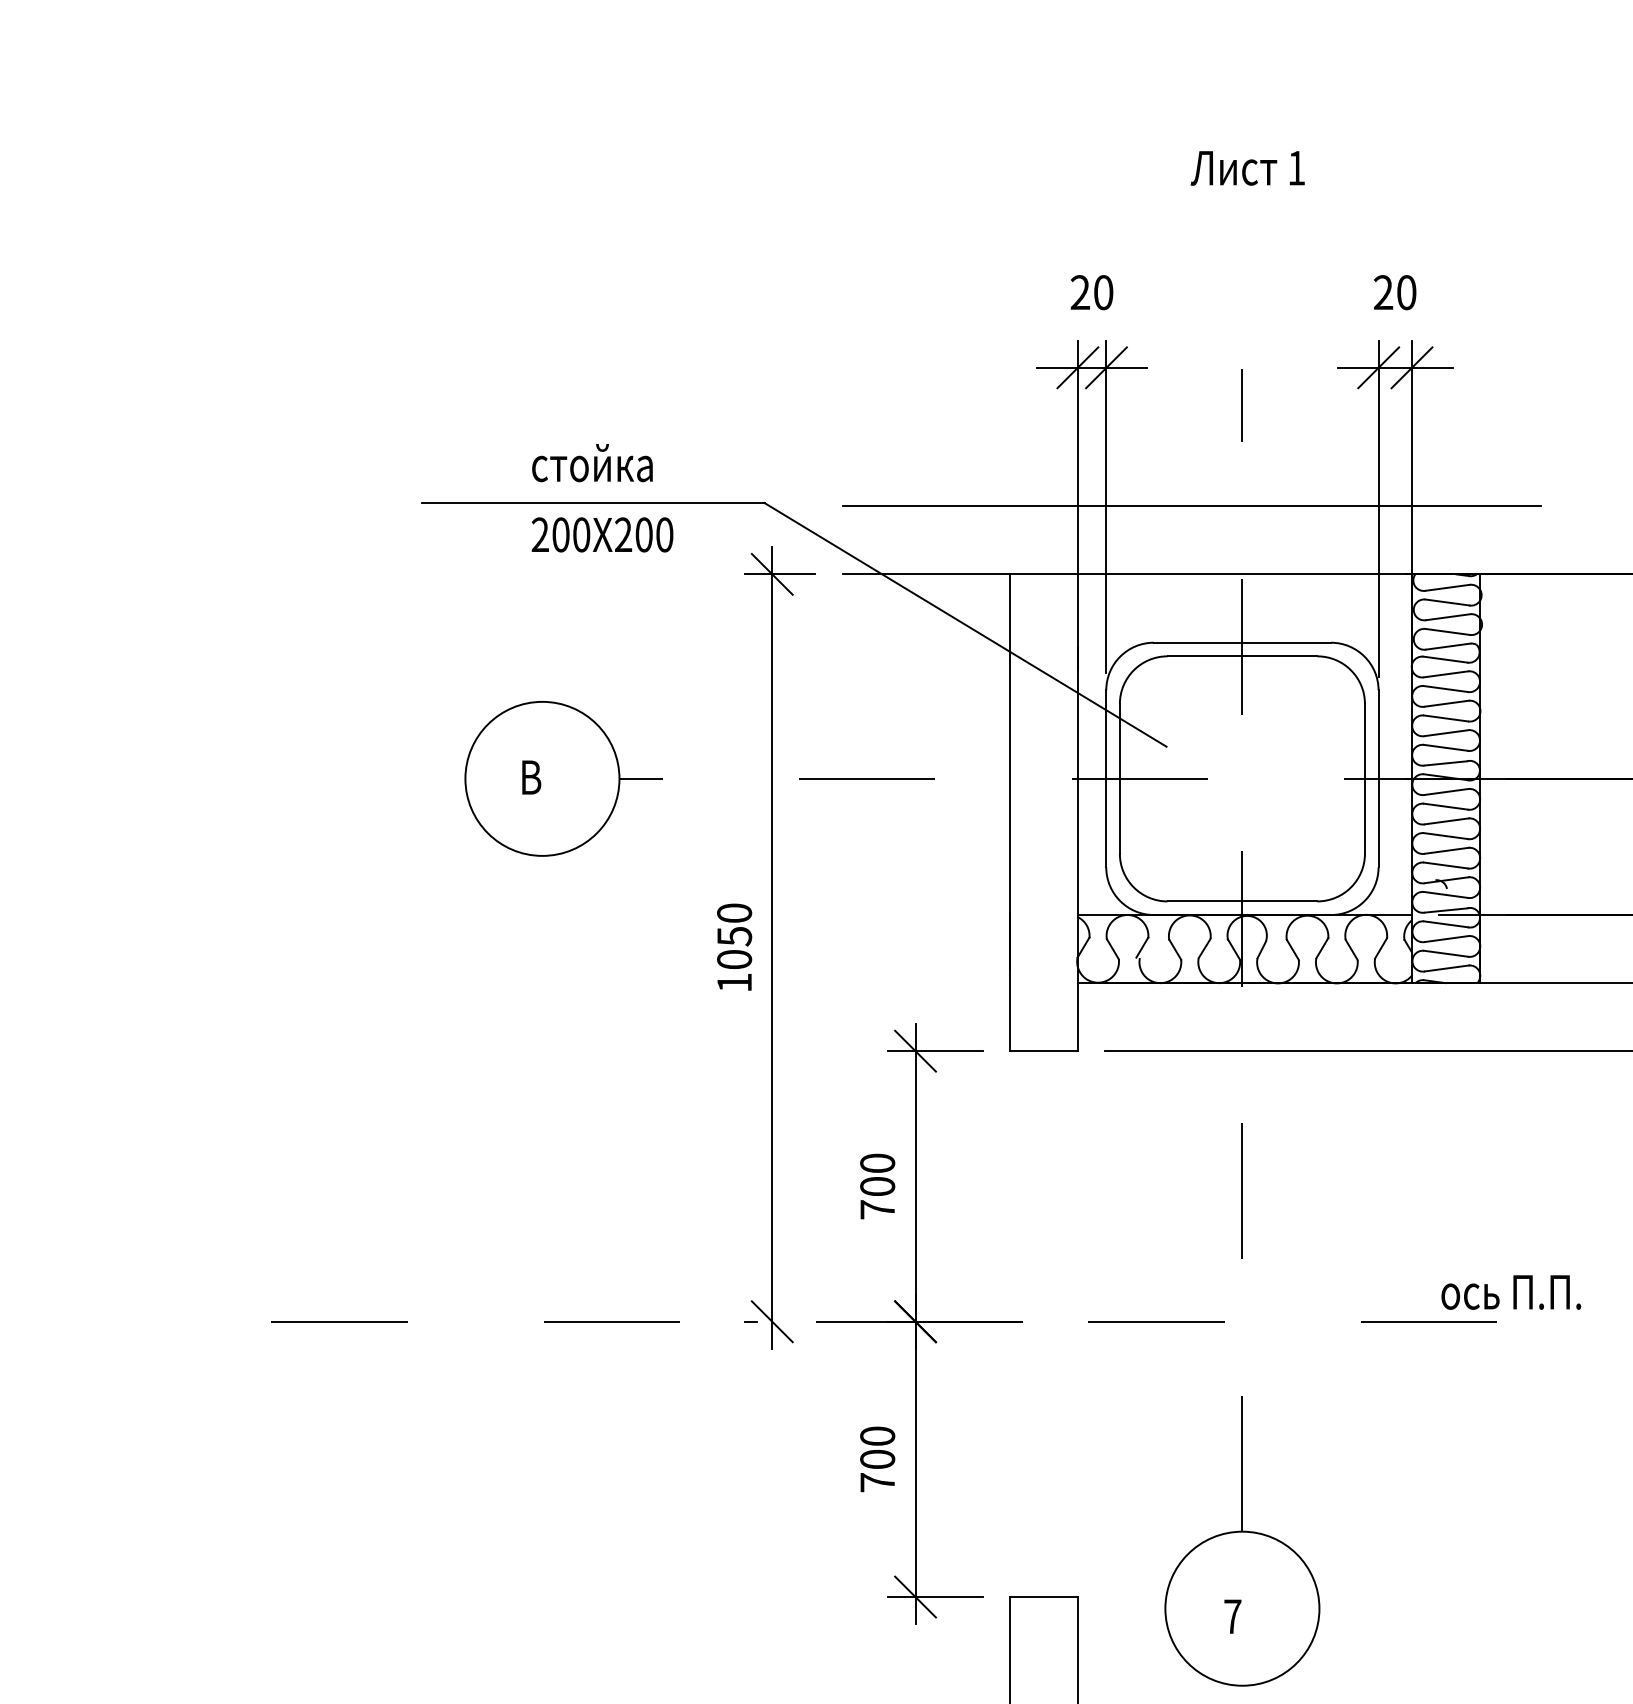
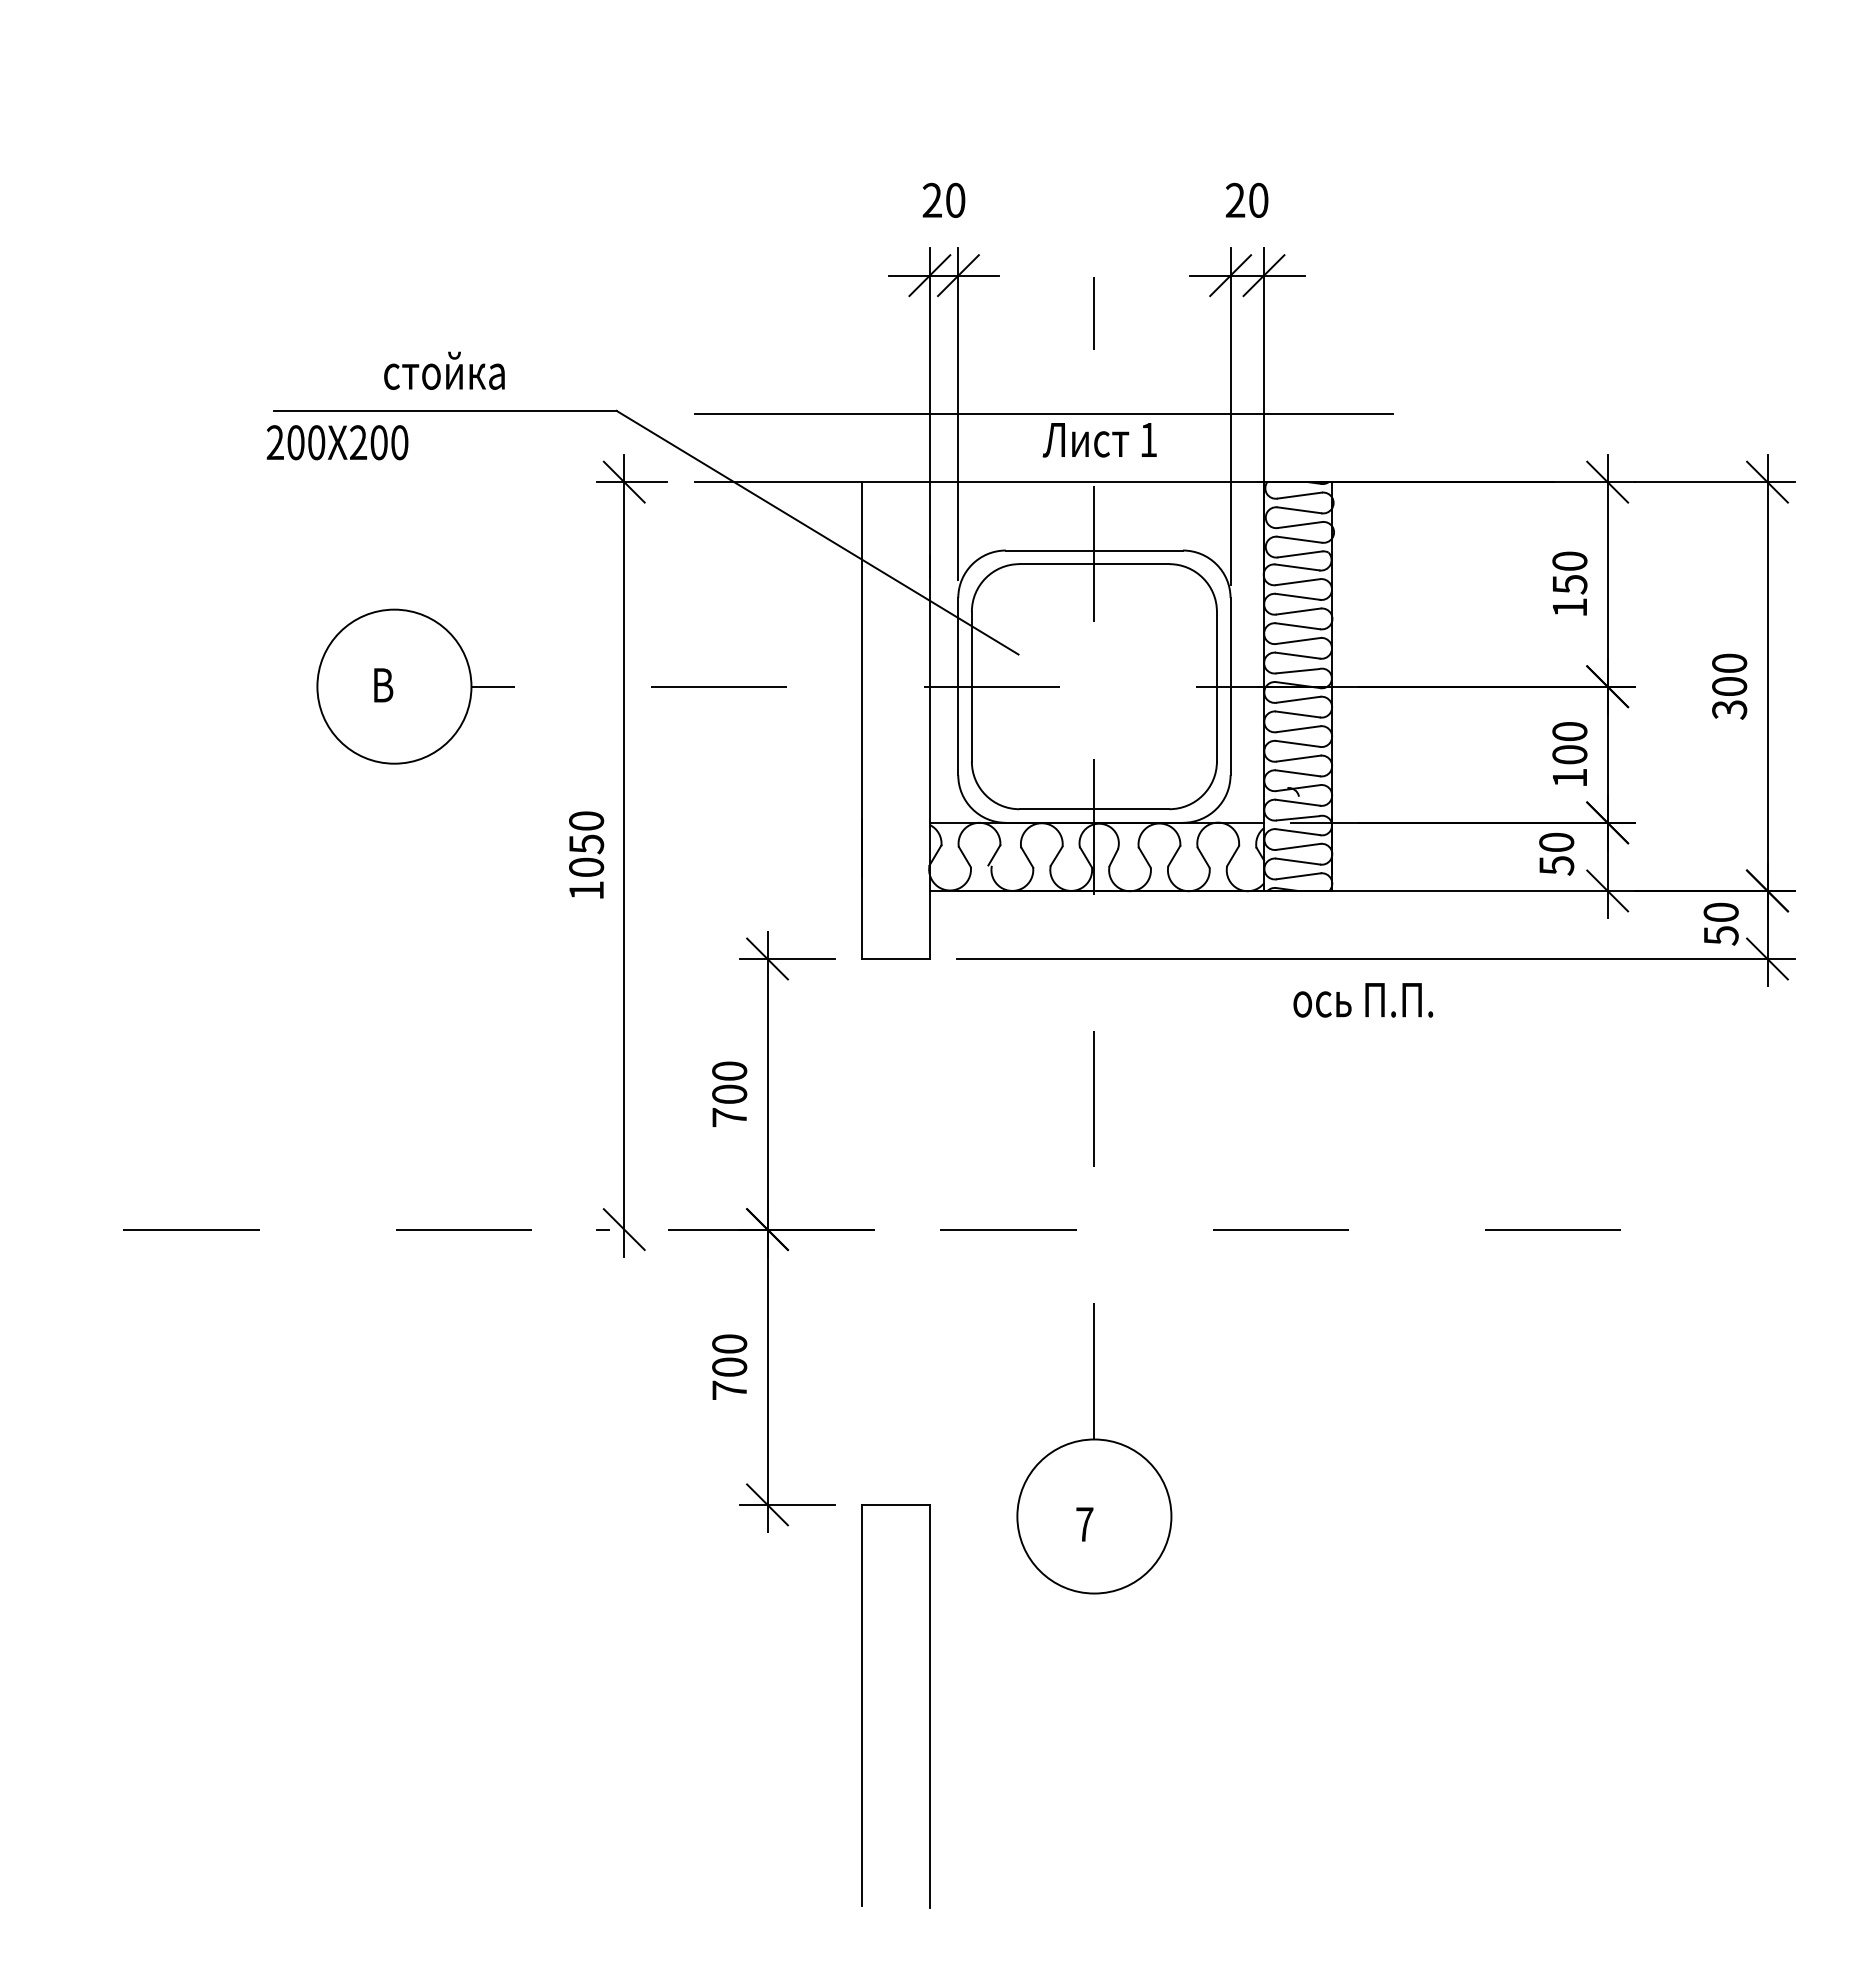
text: (1247, 168) -> (1099, 440), moved
text: (602, 534) -> (337, 442), moved
text: (1511, 1292) -> (1363, 1000), moved

